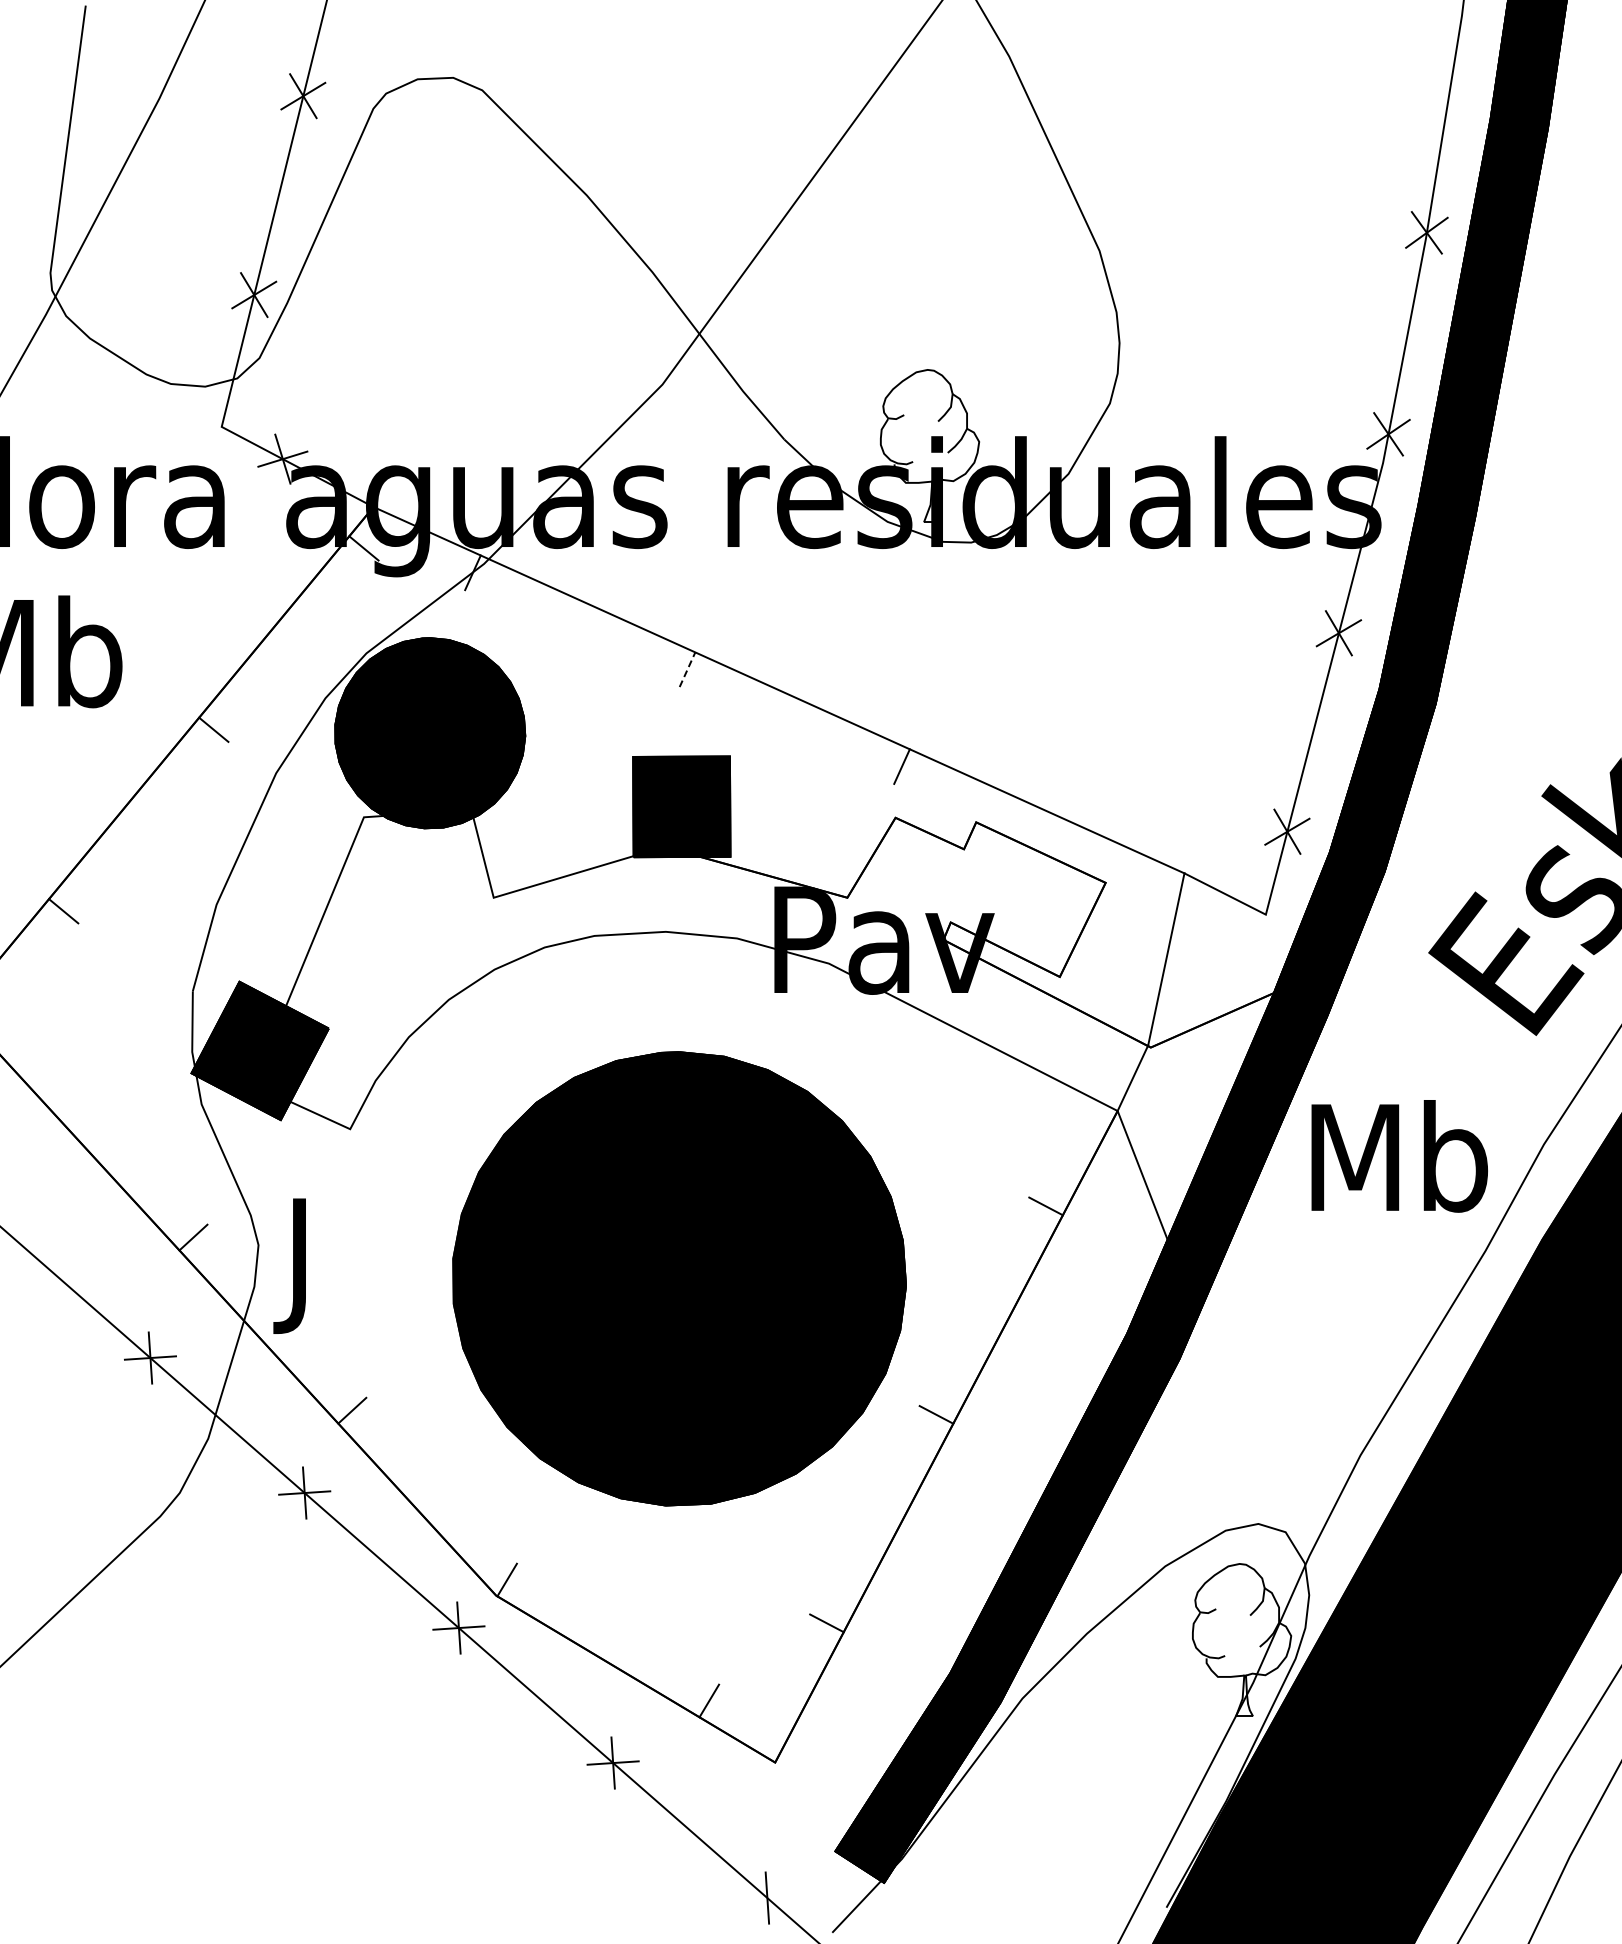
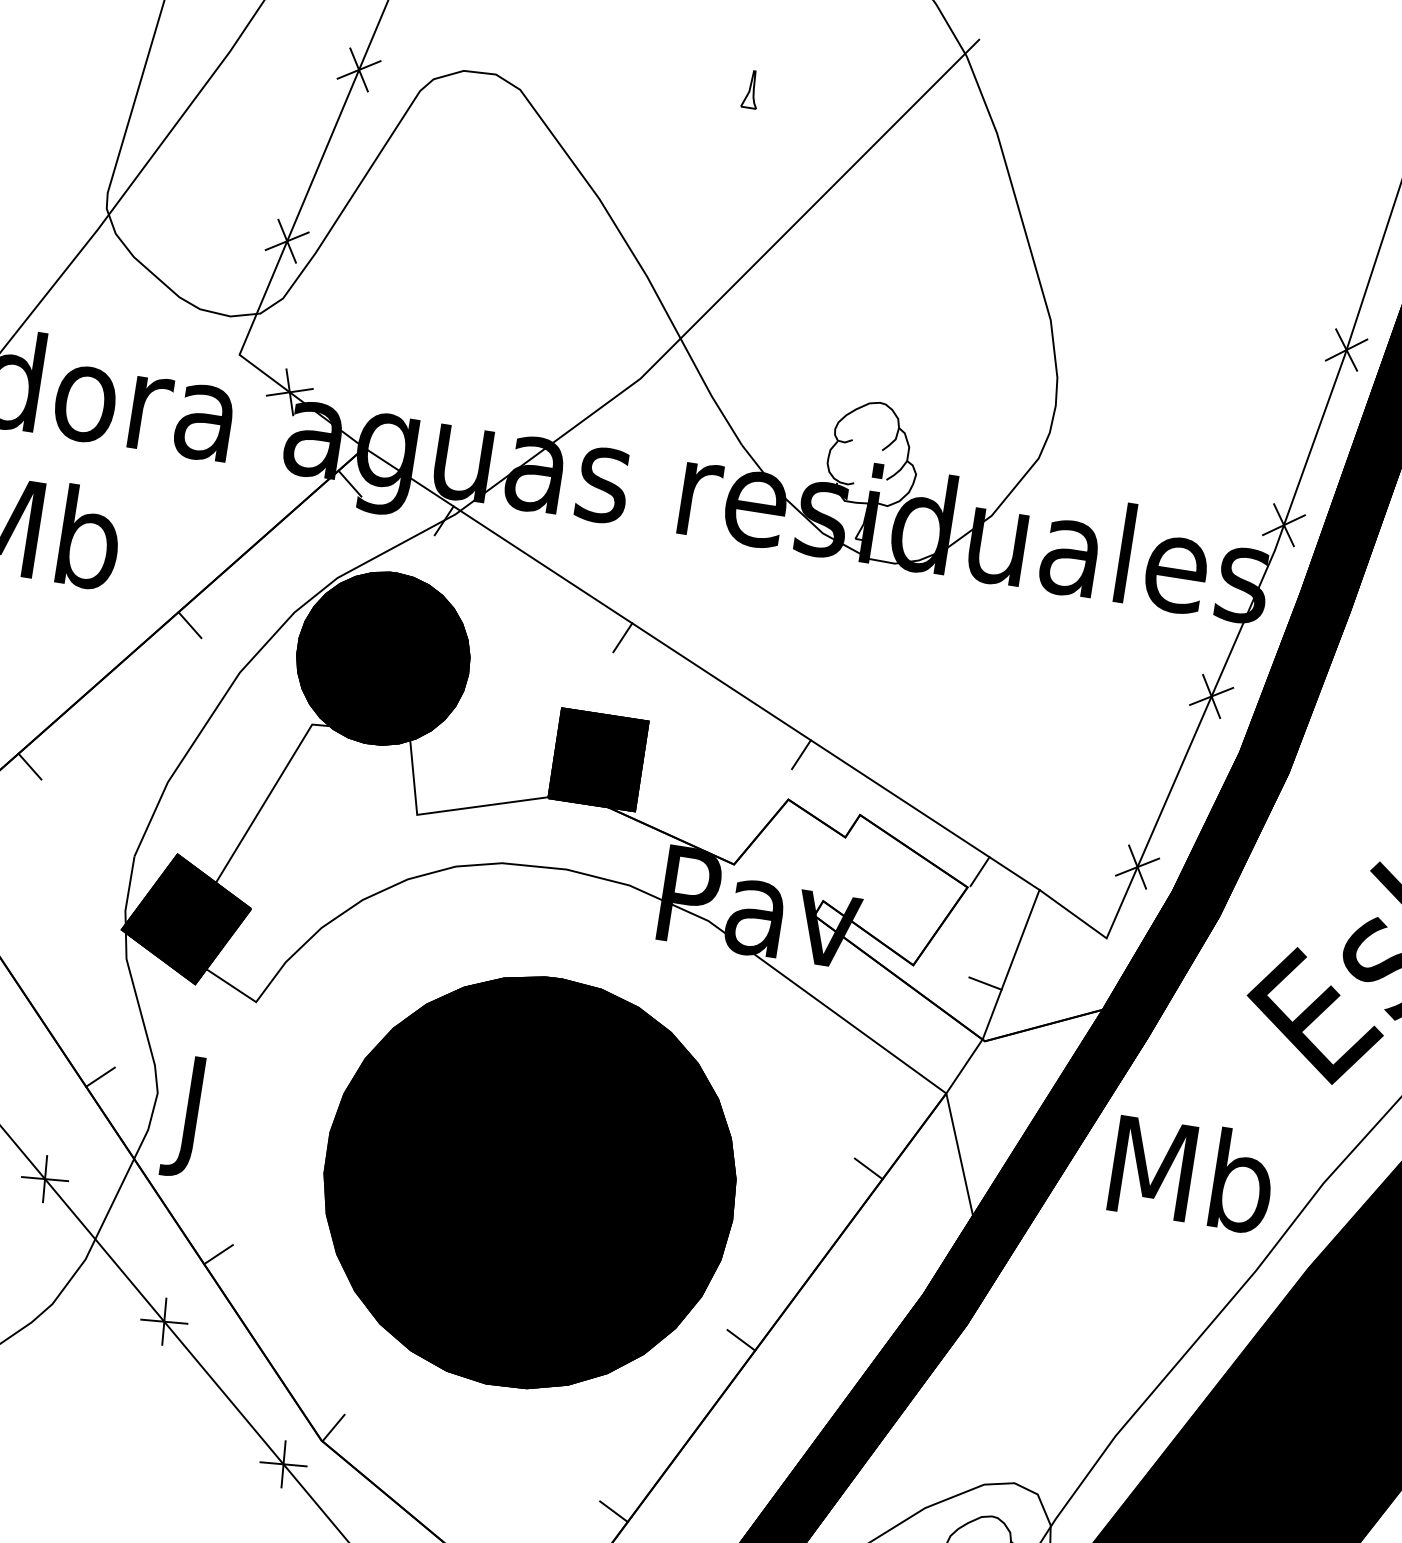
part: (733, 50) -> (750, 89), added
line: (687, 669) -> (622, 637), dashed -> solid
line: (1116, 863) -> (980, 871), added
line: (1141, 984) -> (985, 983), added

